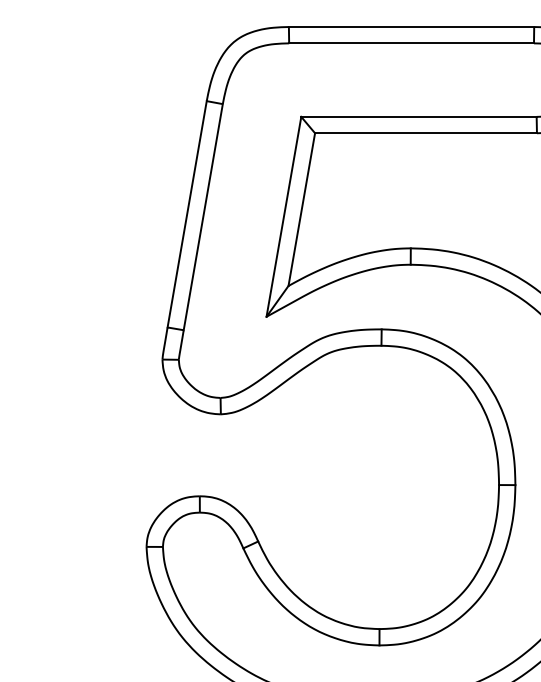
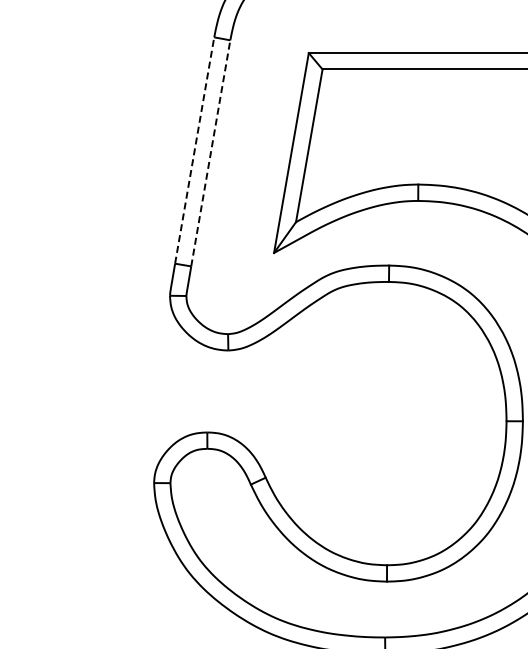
line: (187, 214) -> (195, 150), solid -> dashed
line: (203, 217) -> (211, 153), solid -> dashed

